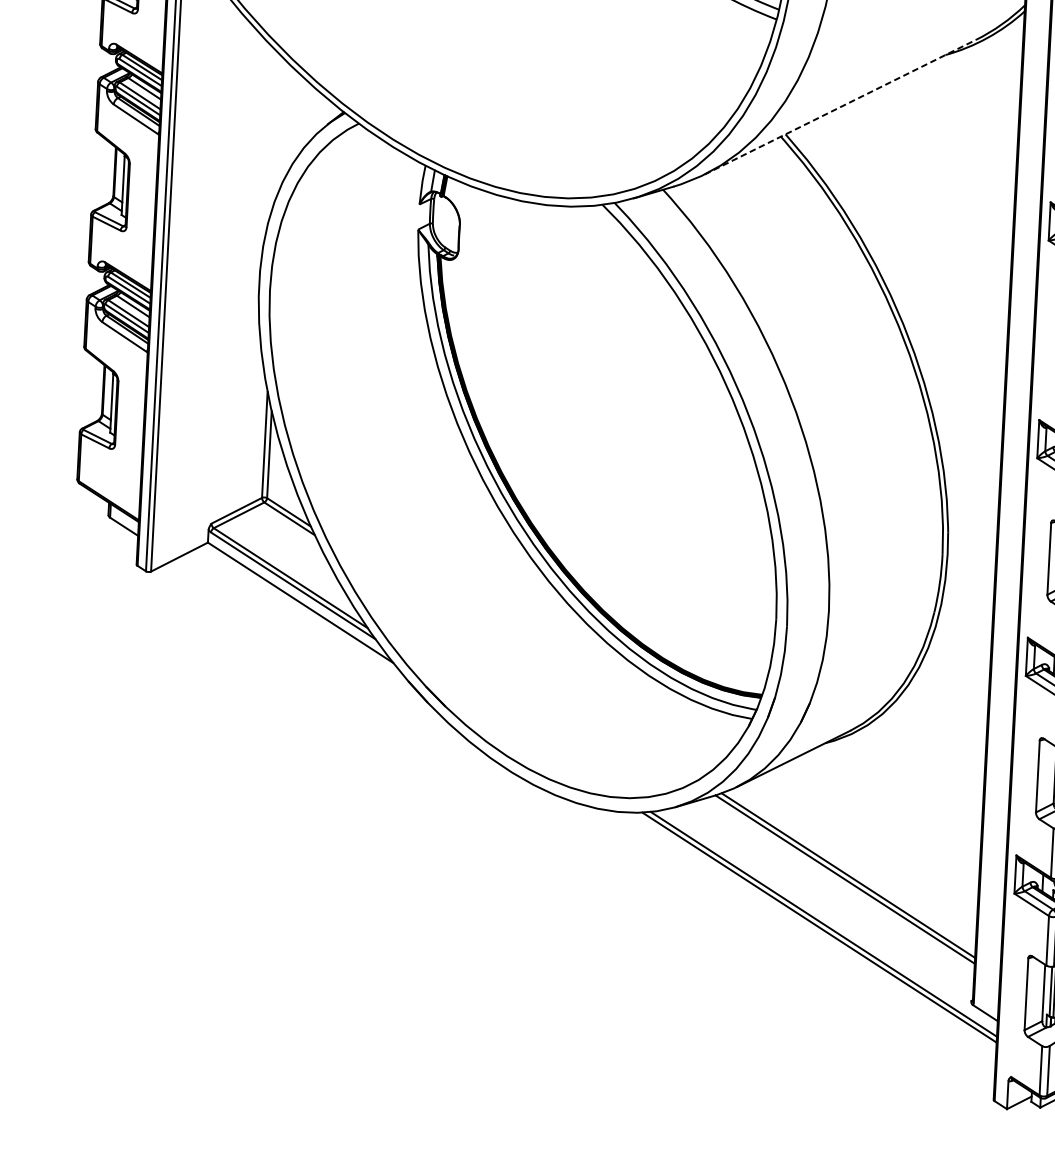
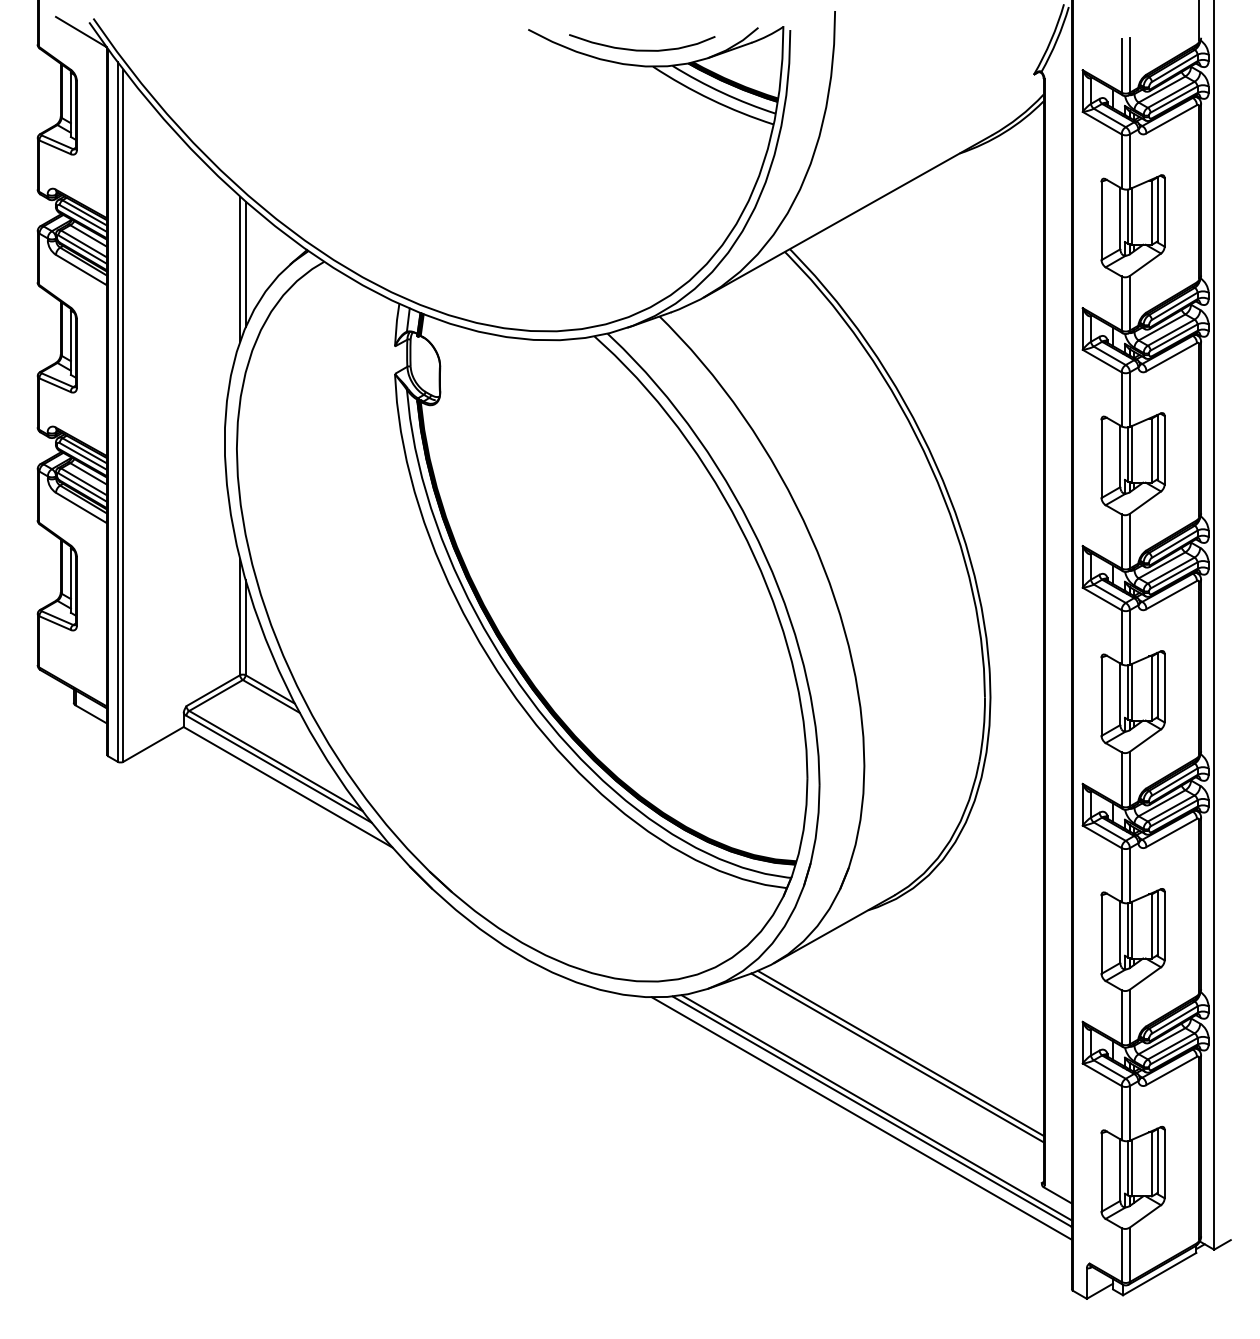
line: (840, 107) -> (848, 216), dashed -> solid
line: (286, 122) -> (245, 264), added
line: (281, 125) -> (240, 268), added
line: (809, 933) -> (861, 1118), added

